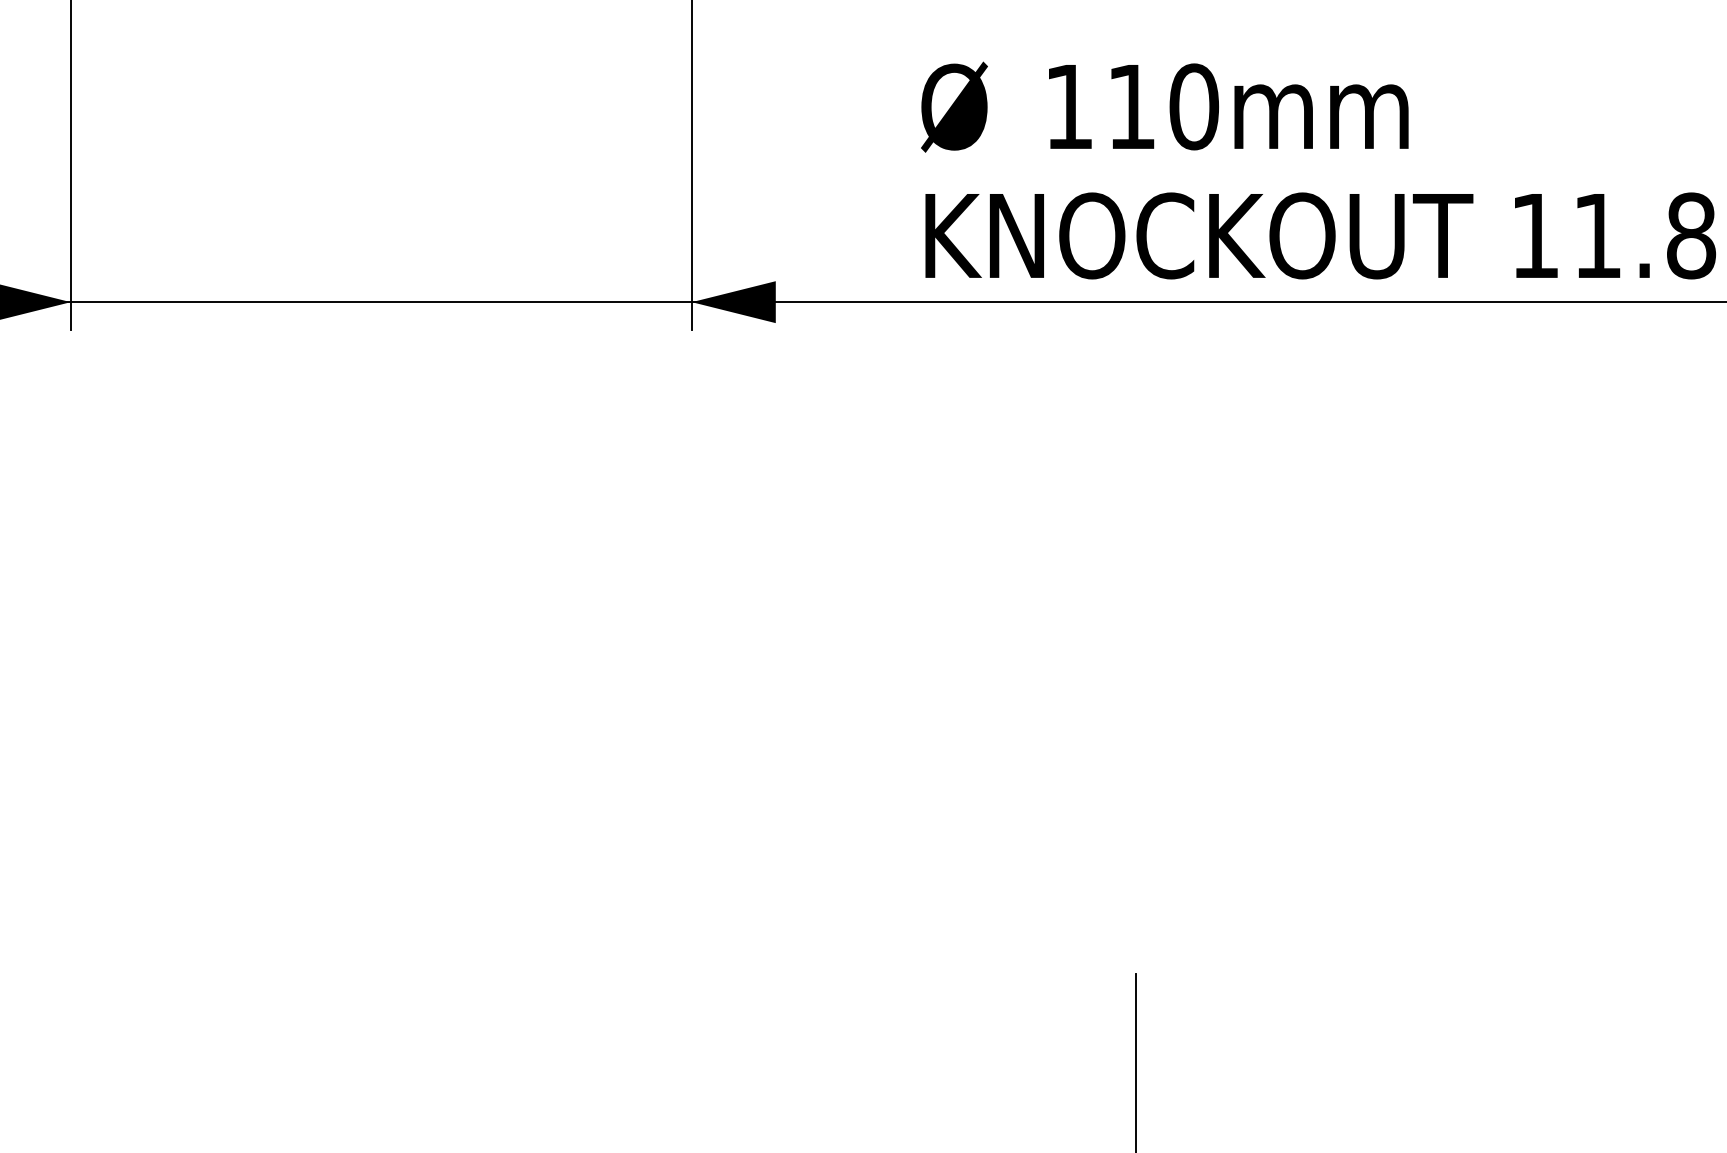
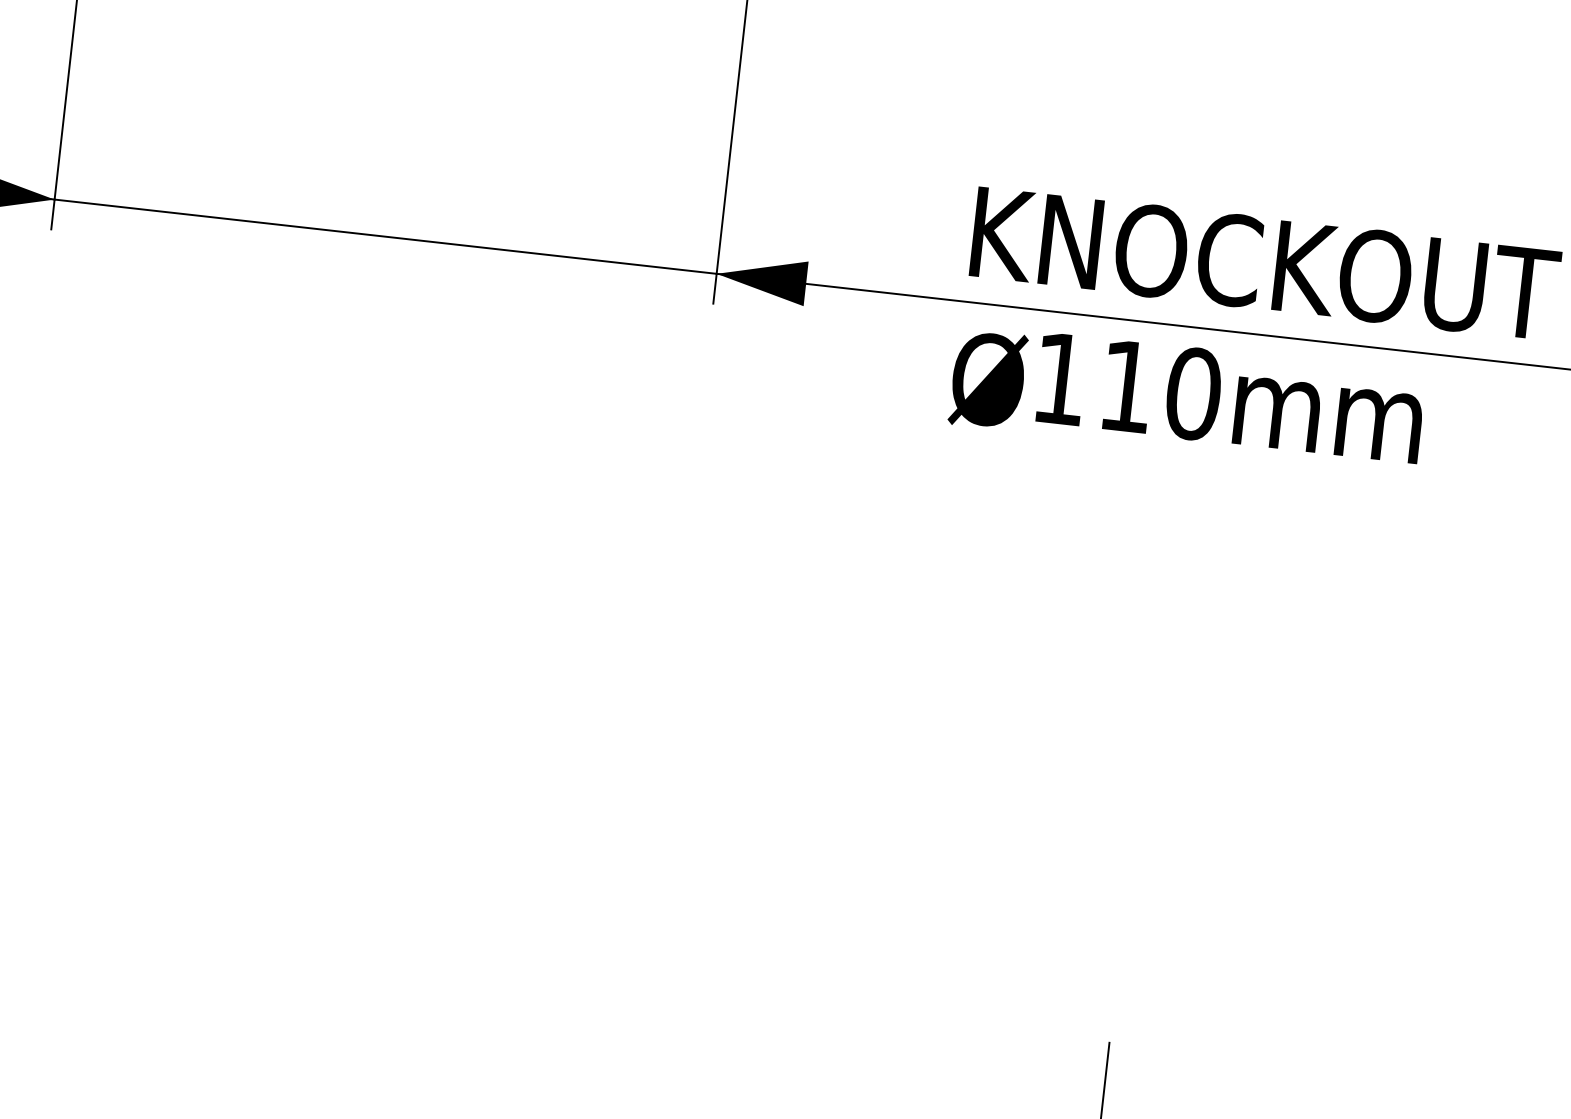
text: (954, 106) -> (988, 379), moved
text: (1228, 106) -> (1230, 397), moved

